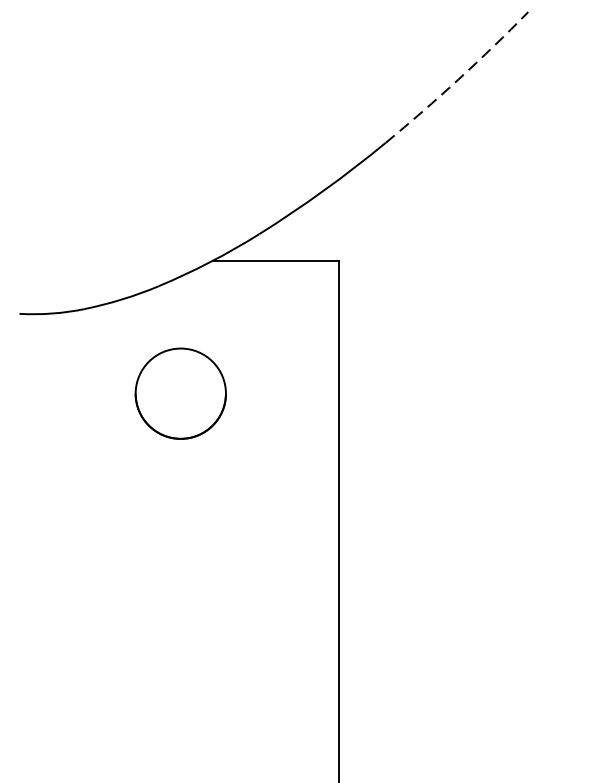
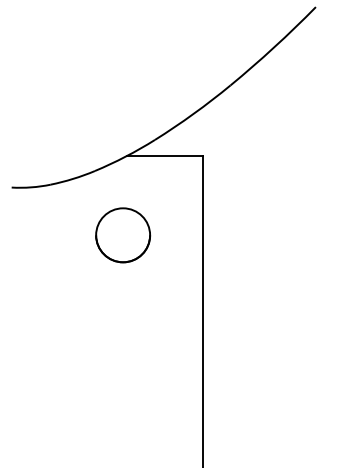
arc: (459, 79) -> (274, 47), dashed -> solid
part: (181, 394) -> (123, 235), moved

